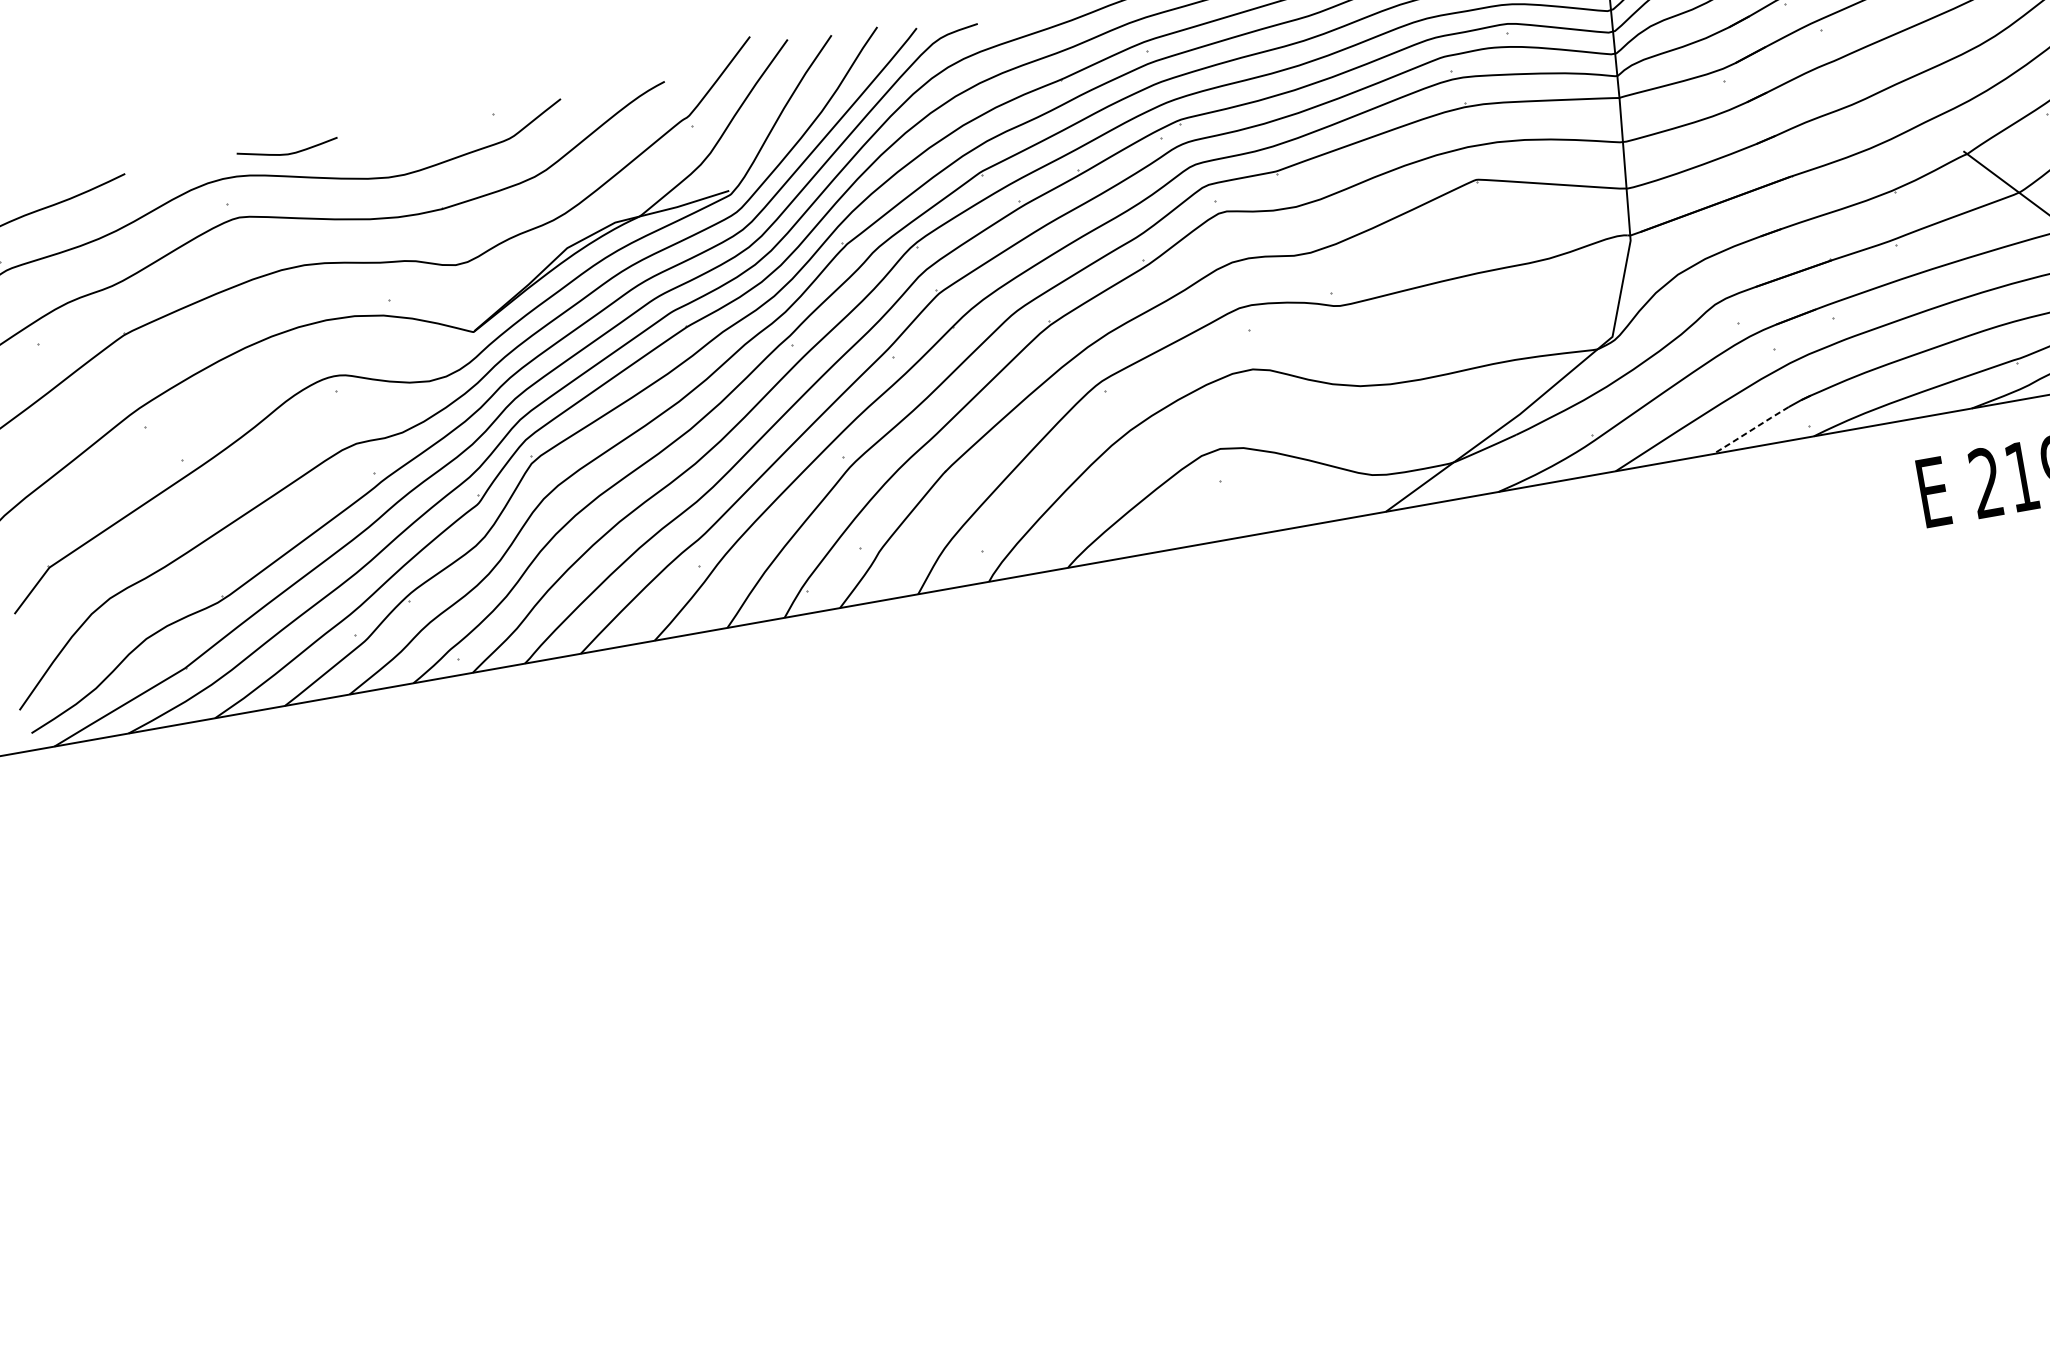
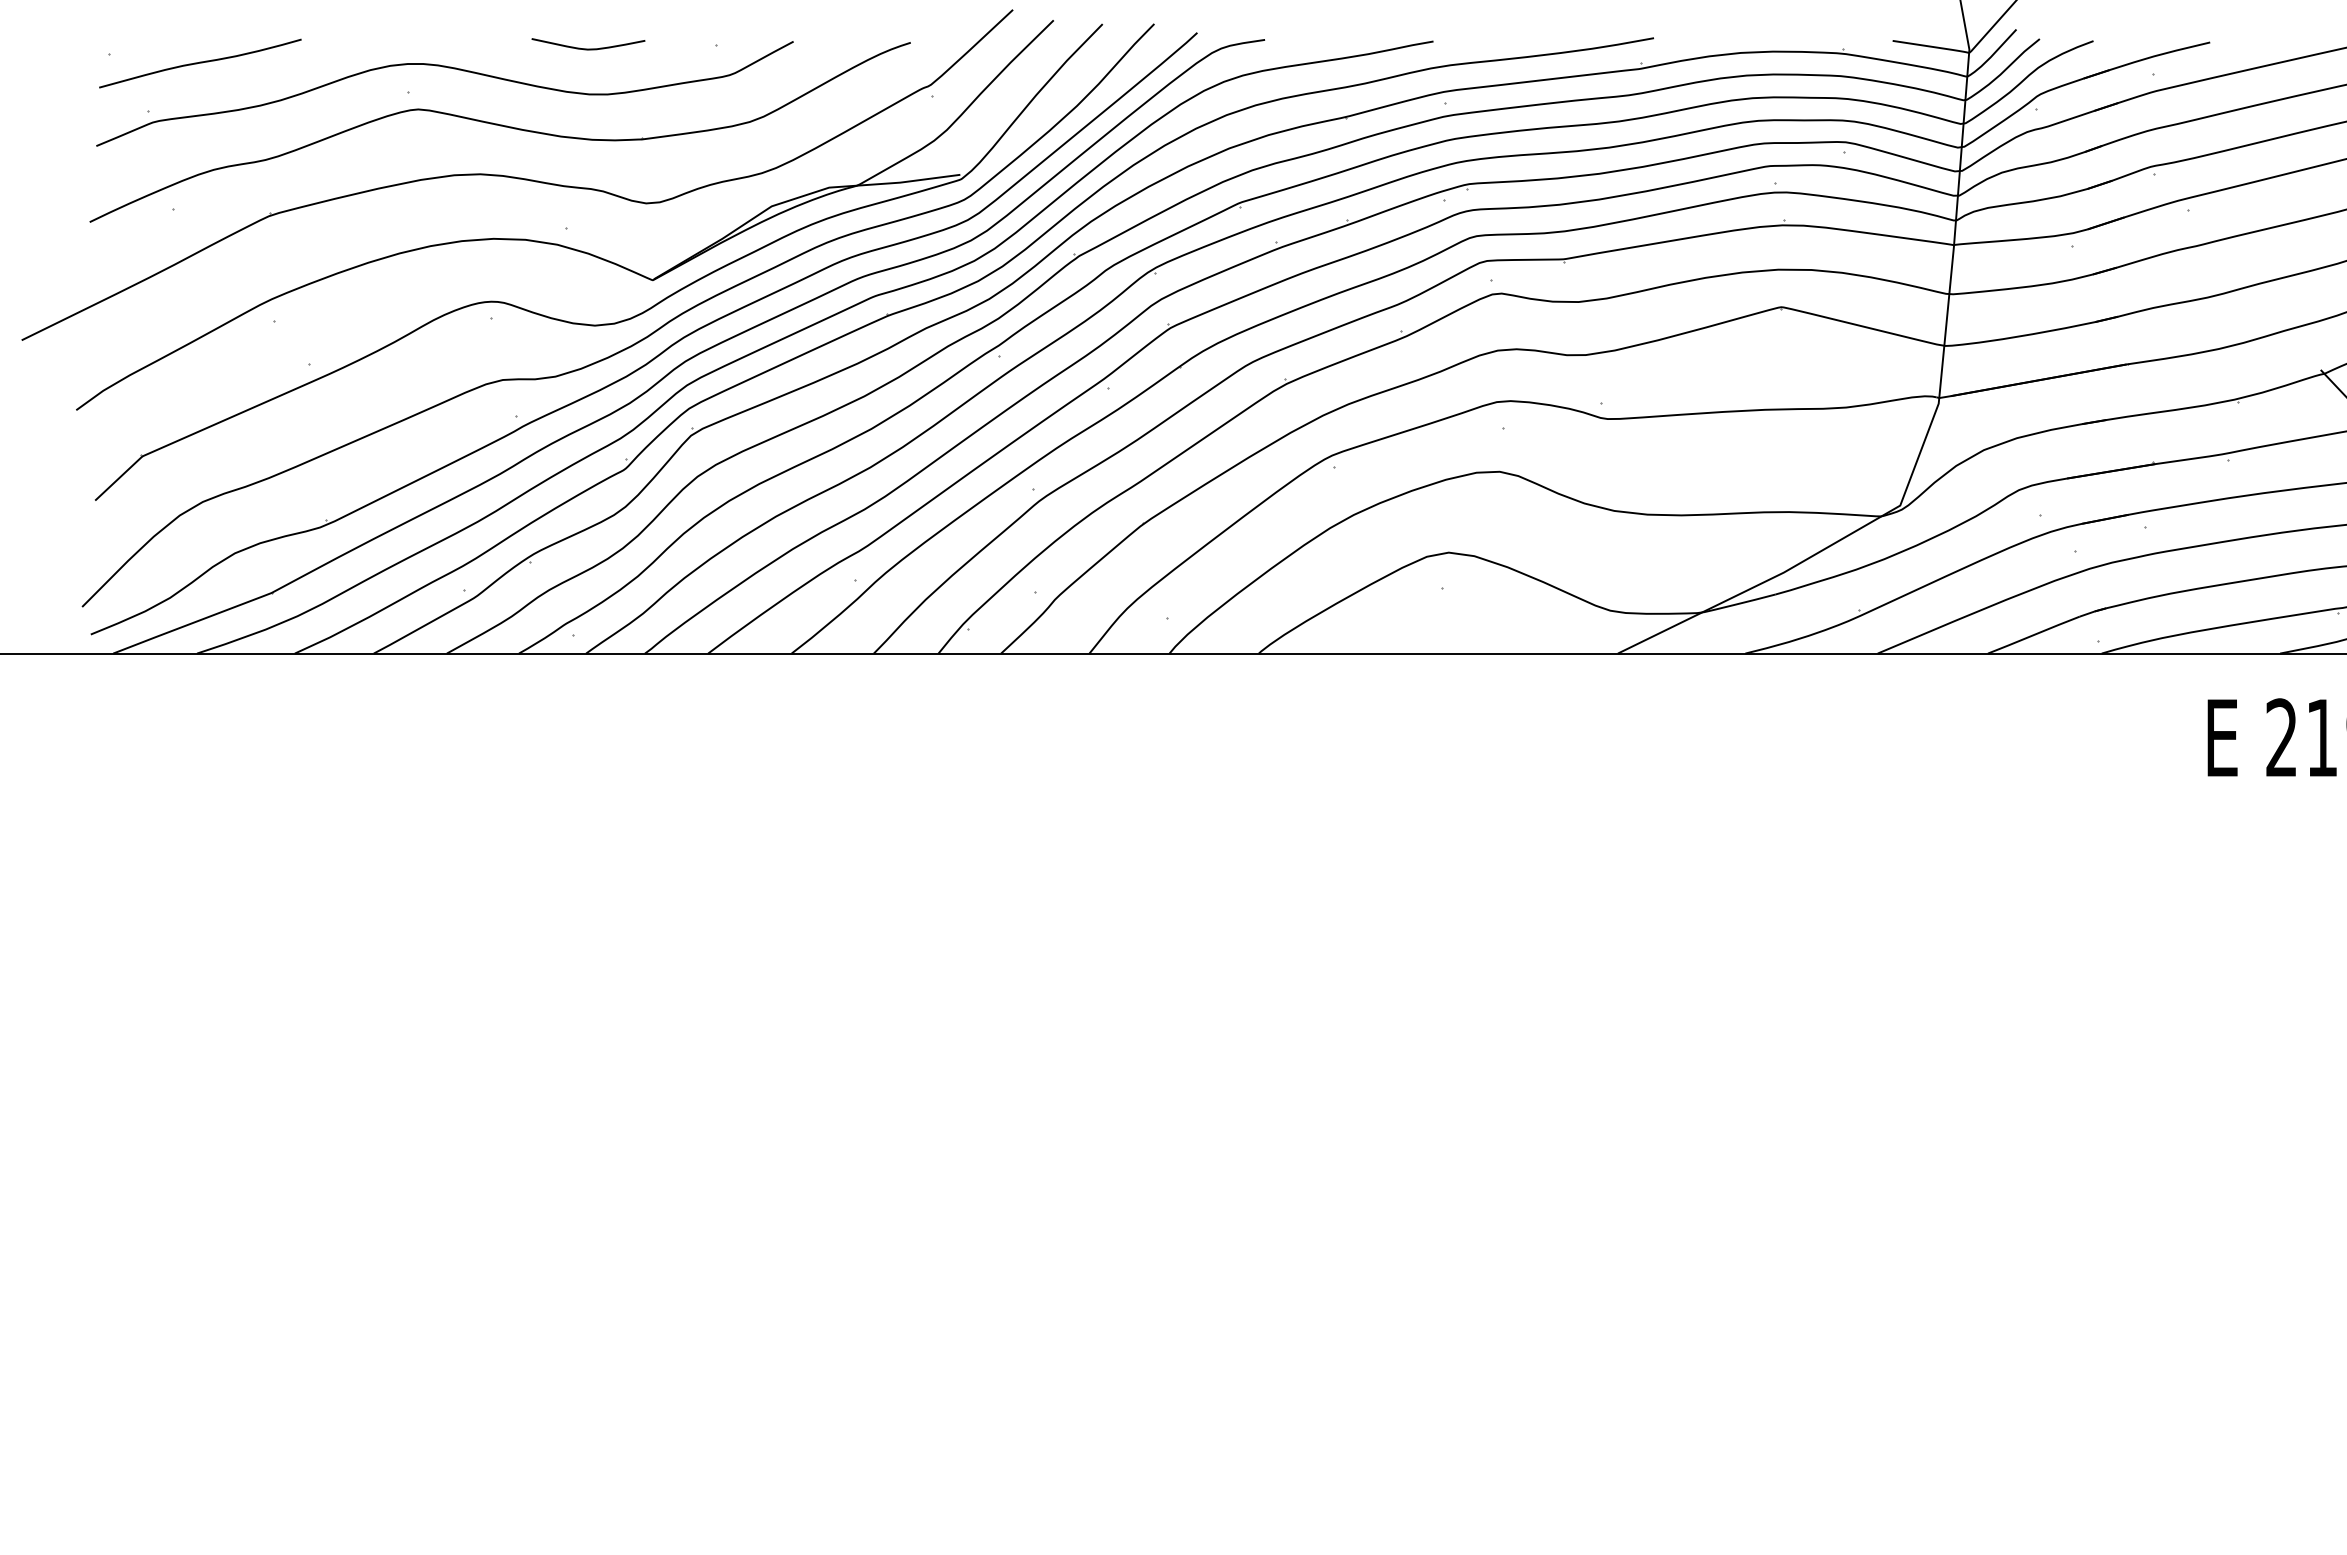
curve: (288, 153) -> (588, 48), moved
line: (1750, 431) -> (2033, 635), dashed -> solid

